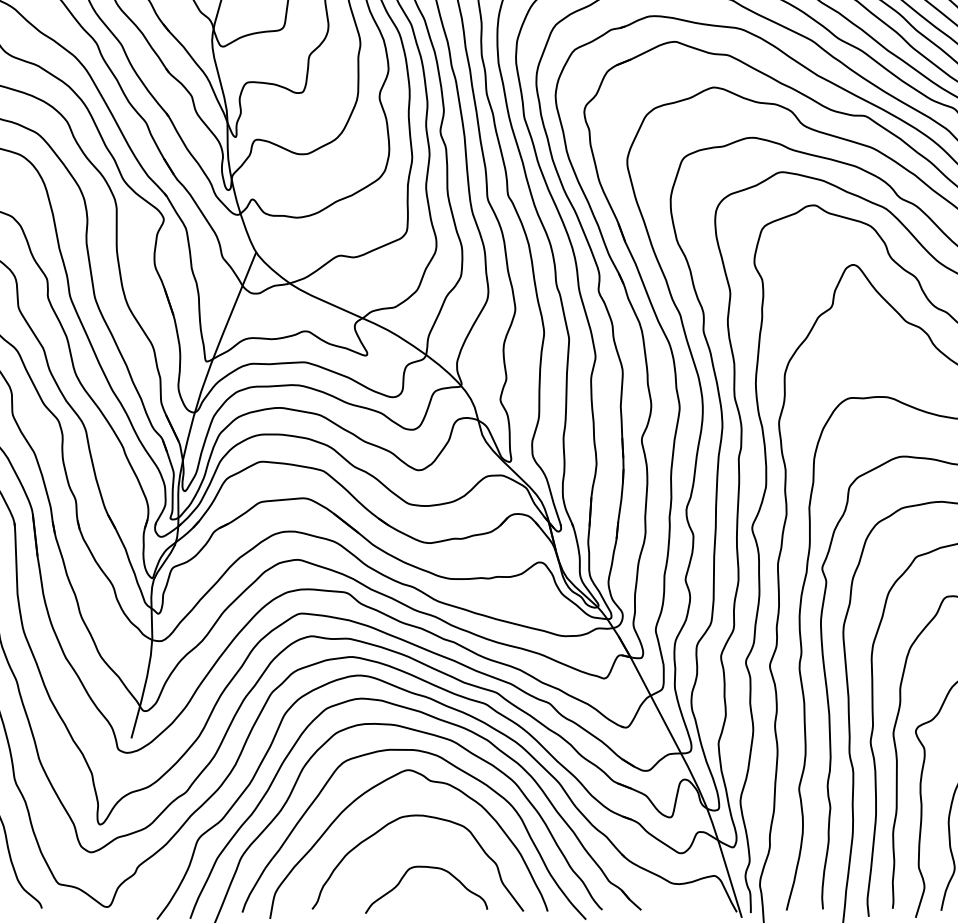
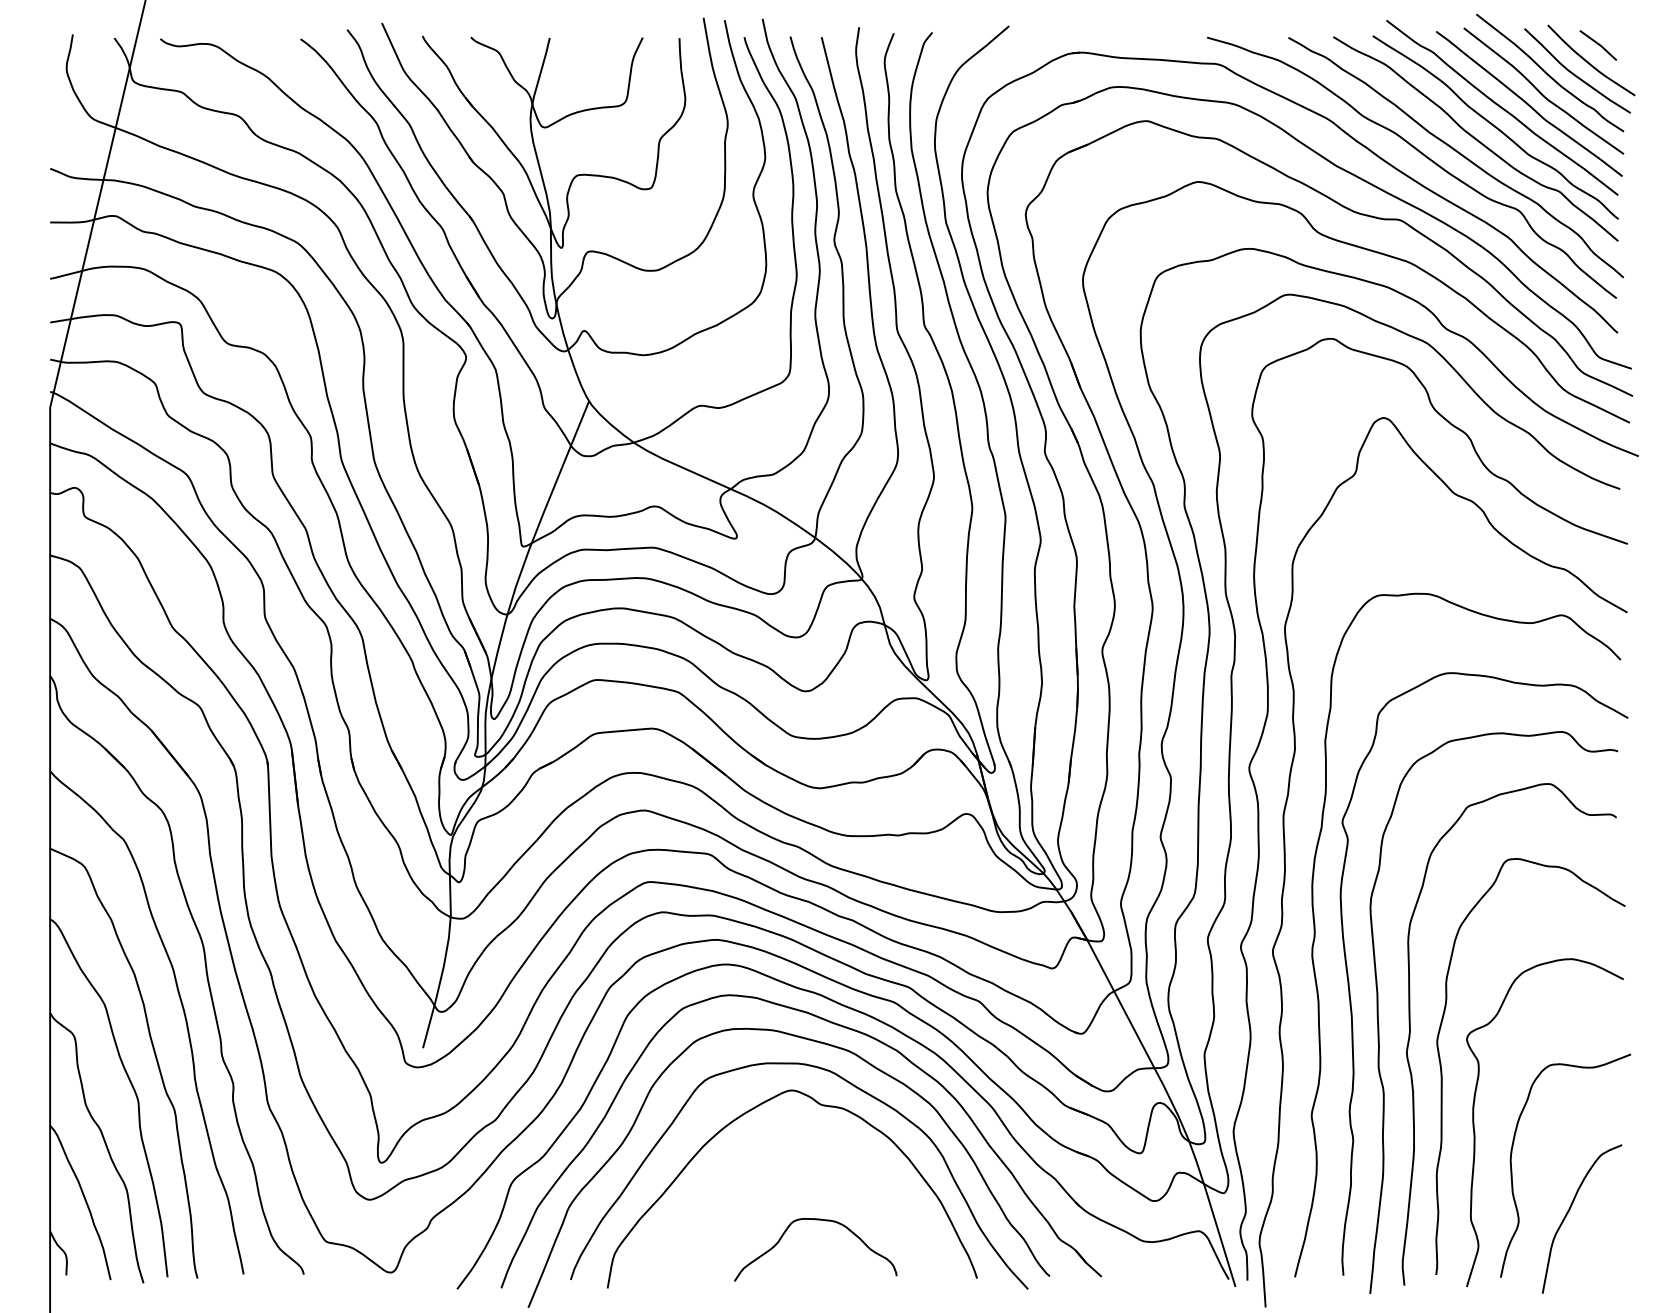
curve: (424, 816) -> (812, 1152), removed

